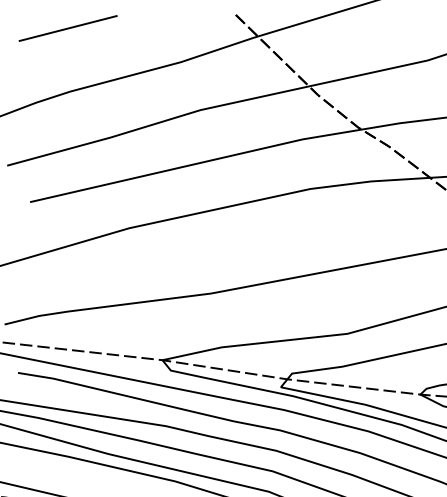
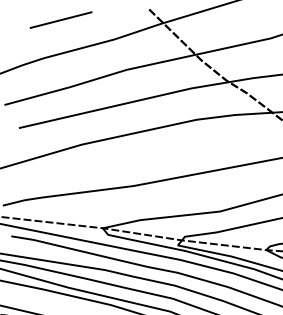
line: (67, 27) -> (60, 19), moved

